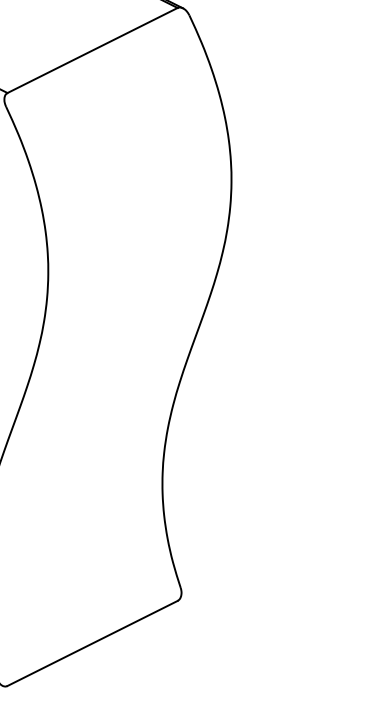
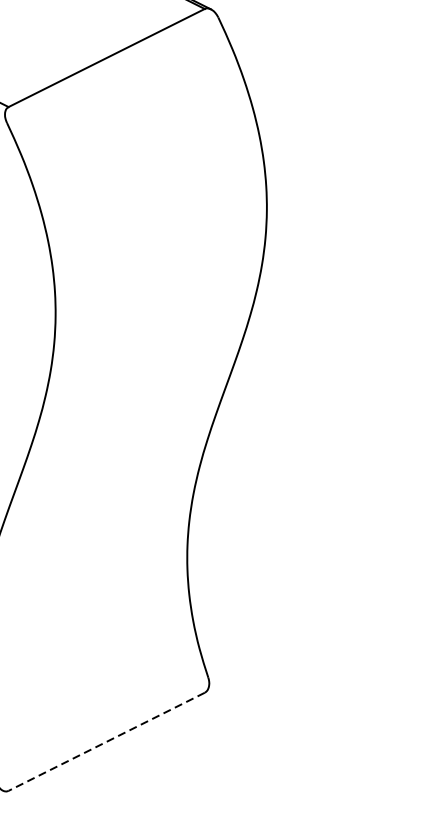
line: (92, 643) -> (106, 741), solid -> dashed

